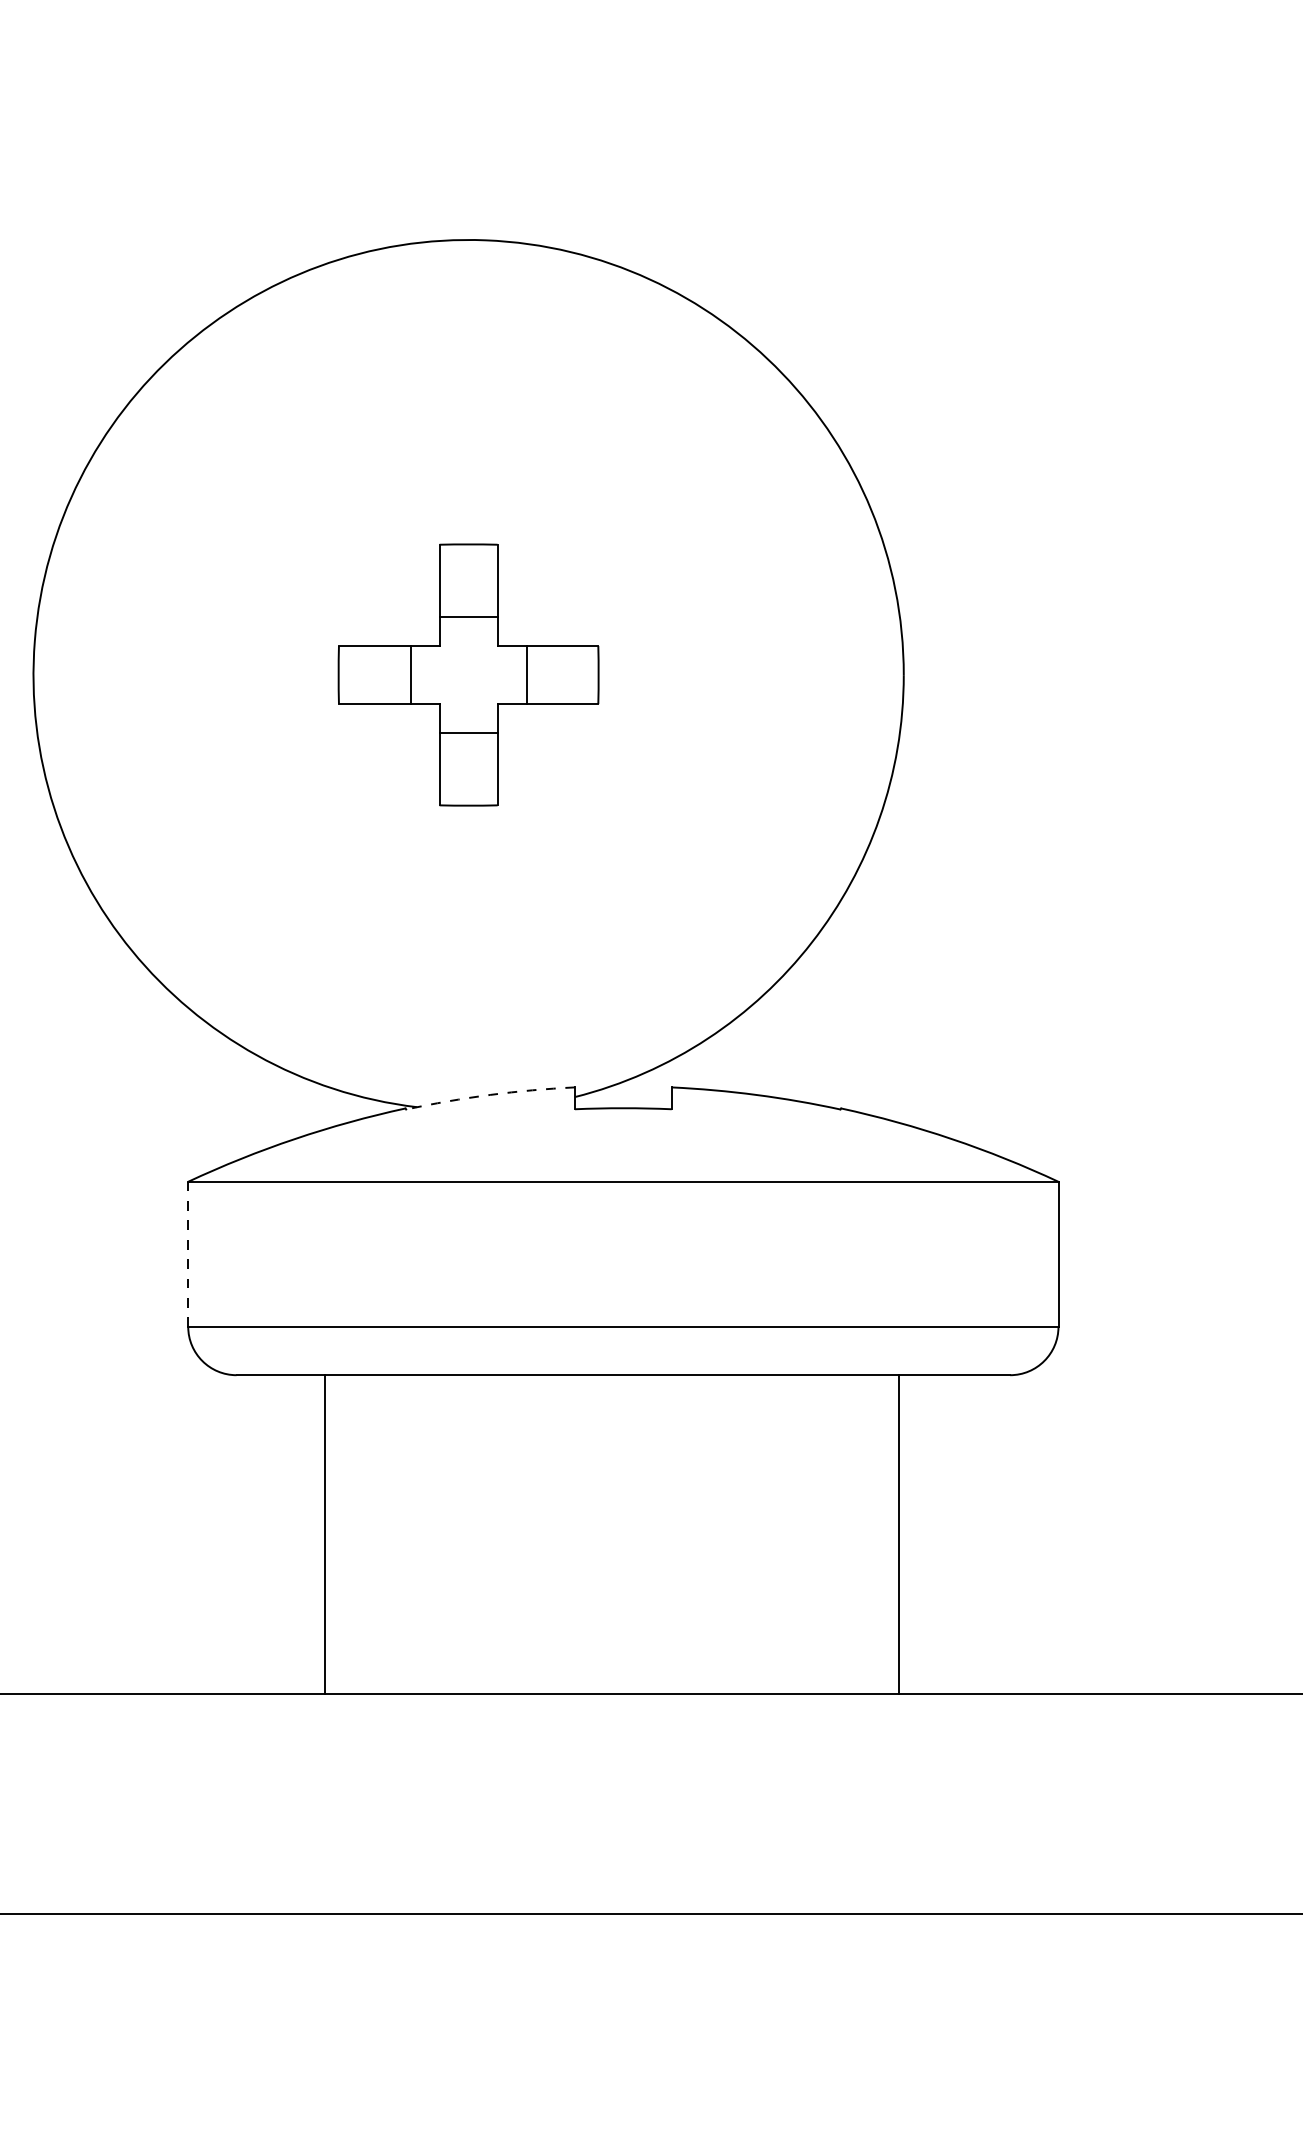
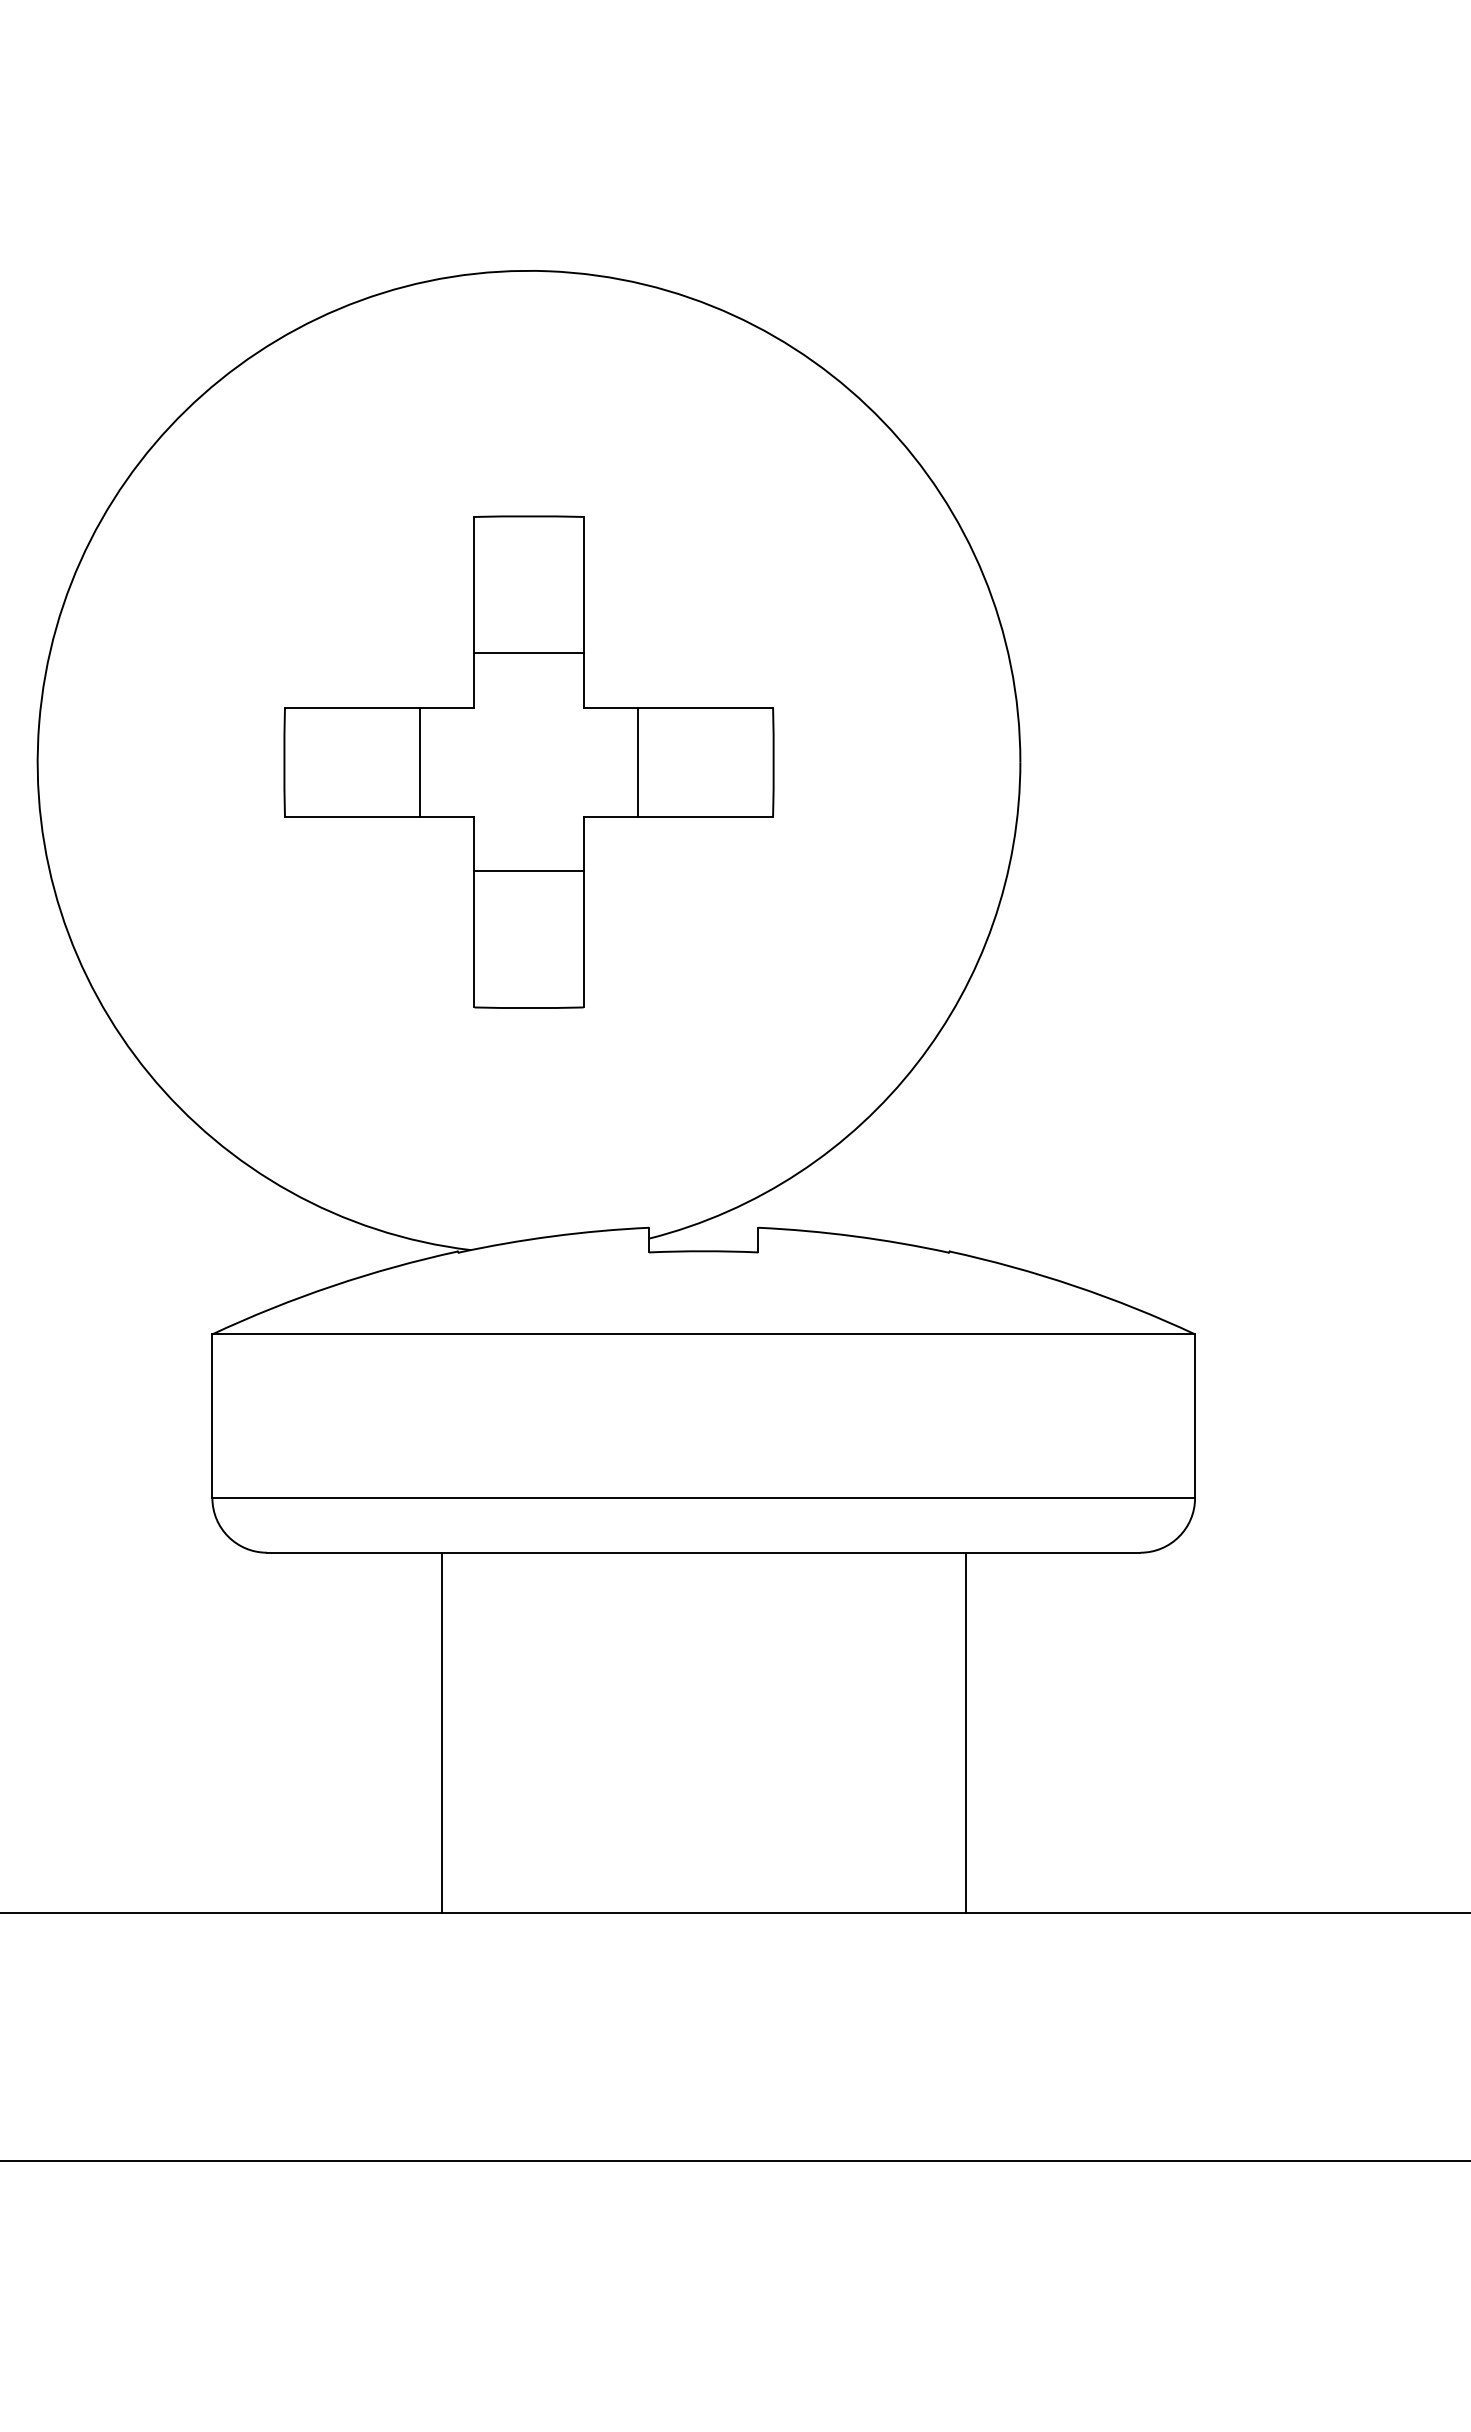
part: (468, 674) -> (528, 761), size x1.67
arc: (490, 1095) -> (553, 1236), dashed -> solid
line: (188, 1254) -> (212, 1416), dashed -> solid
line: (324, 1534) -> (441, 1732), moved
line: (898, 1534) -> (965, 1732), moved

